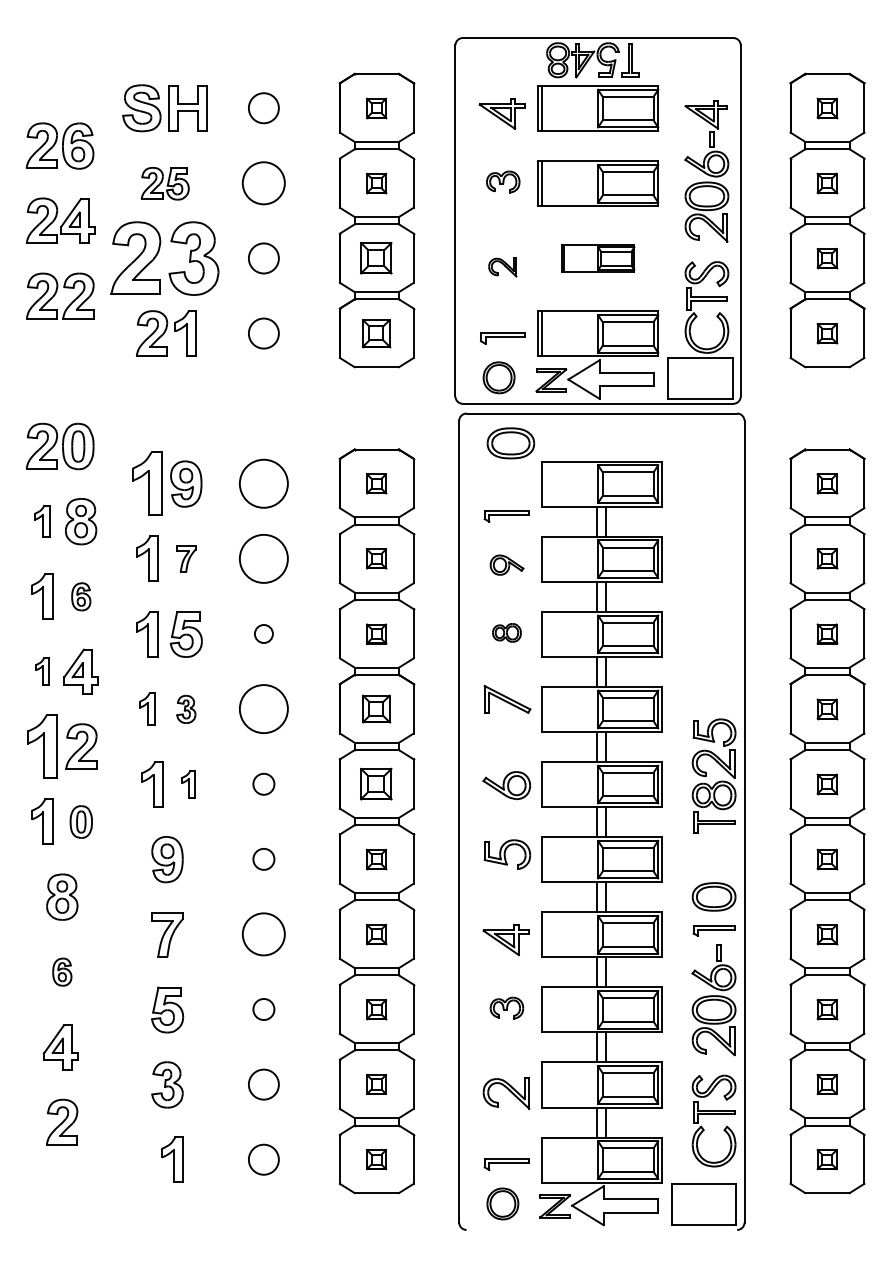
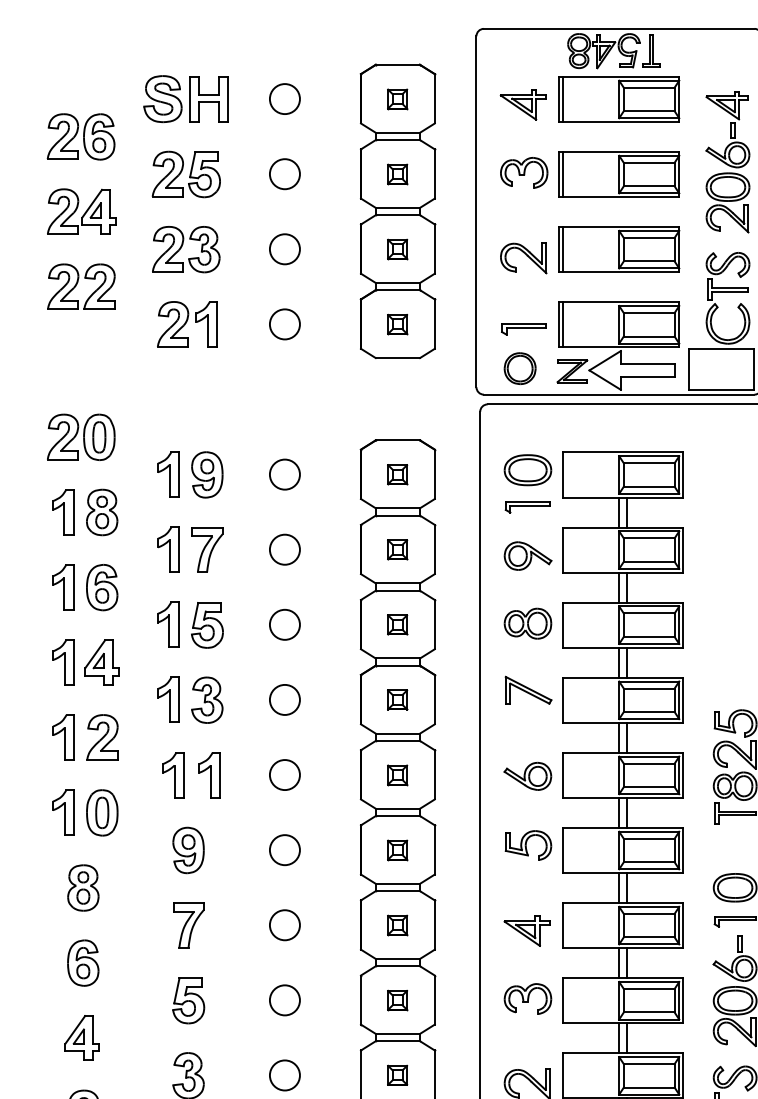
part: (503, 181) -> (524, 172), size x1.43
part: (164, 183) -> (185, 174), size x1.43
circle: (263, 183) -> (284, 174), size x0.71
part: (165, 258) -> (186, 249), size x0.62
part: (376, 258) -> (397, 249), size x0.62
part: (598, 258) -> (619, 249), size x1.67
part: (502, 267) -> (523, 258), size x1.67
part: (376, 333) -> (397, 324), size x0.71
part: (510, 443) -> (527, 470), moved
part: (147, 483) -> (168, 474), size x0.71
circle: (263, 483) -> (284, 474), size x0.62
part: (42, 521) -> (63, 512), size x1.43
part: (186, 558) -> (207, 549), size x1.67
circle: (263, 558) -> (284, 549), size x0.62
part: (506, 564) -> (527, 555), size x1.43
part: (81, 596) -> (102, 587), size x1.67
part: (506, 632) -> (527, 623), size x1.67
circle: (263, 633) -> (284, 624), size x1.67
part: (42, 671) -> (63, 662), size x1.67
part: (147, 709) -> (168, 700), size x1.43
part: (186, 709) -> (207, 700), size x1.67
circle: (263, 709) -> (284, 700), size x0.62
part: (376, 709) -> (397, 700), size x0.71
part: (42, 746) -> (63, 737), size x0.71
part: (188, 784) -> (209, 775), size x1.67
circle: (263, 784) -> (284, 775), size x1.43
part: (376, 784) -> (397, 775), size x0.62
part: (81, 821) -> (102, 812), size x1.43
circle: (263, 859) -> (284, 850), size x1.43
circle: (263, 934) -> (284, 925), size x0.71
part: (62, 971) -> (83, 962), size x1.67
part: (506, 1007) -> (527, 998), size x1.43
circle: (263, 1009) -> (284, 1000), size x1.43

